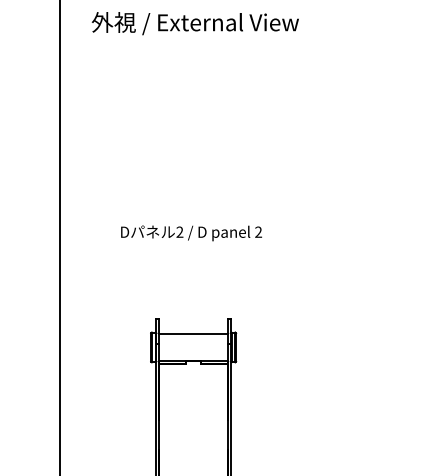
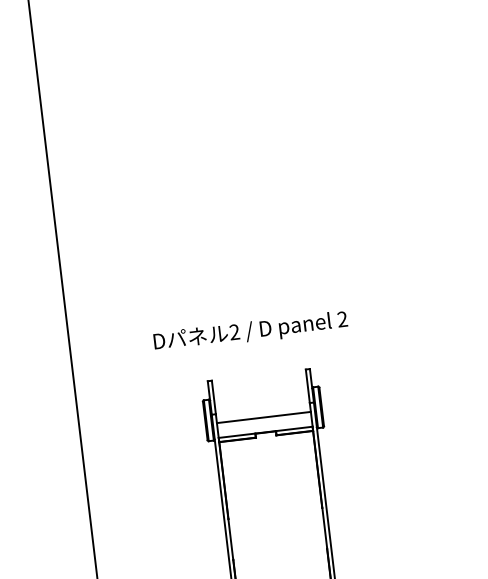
text: (191, 233) -> (250, 332), moved
line: (193, 334) -> (263, 418), moved

